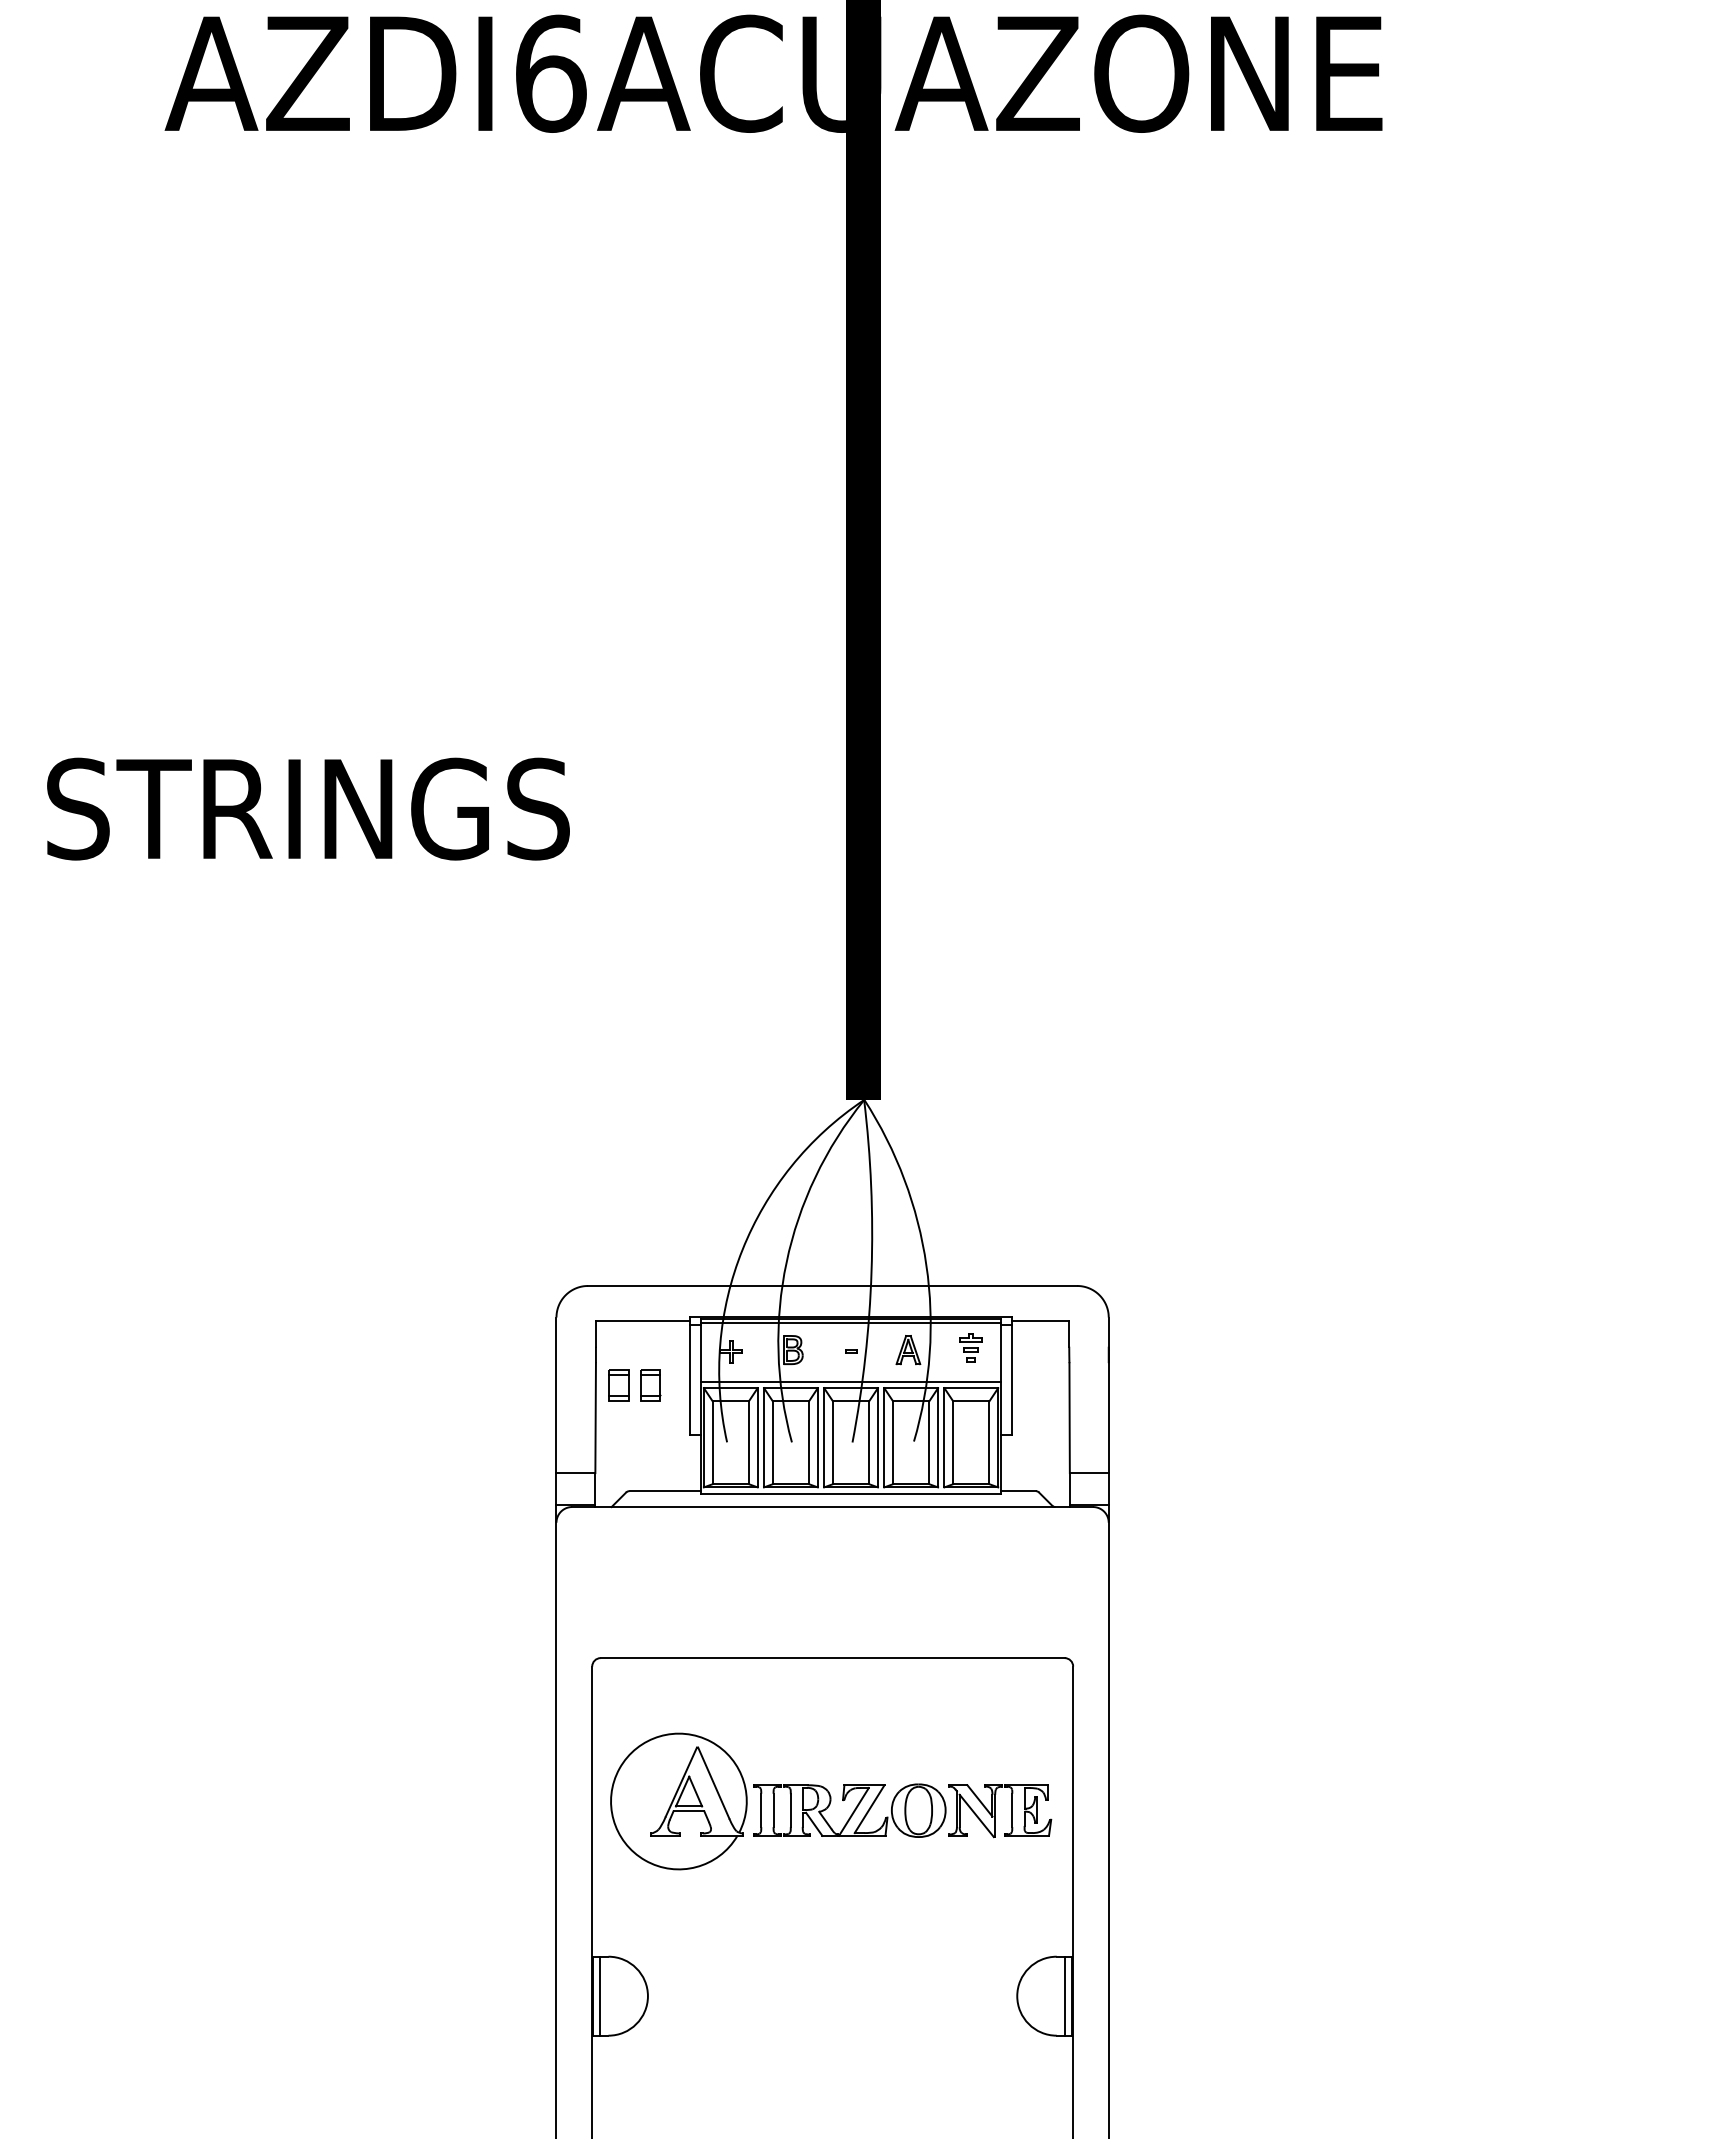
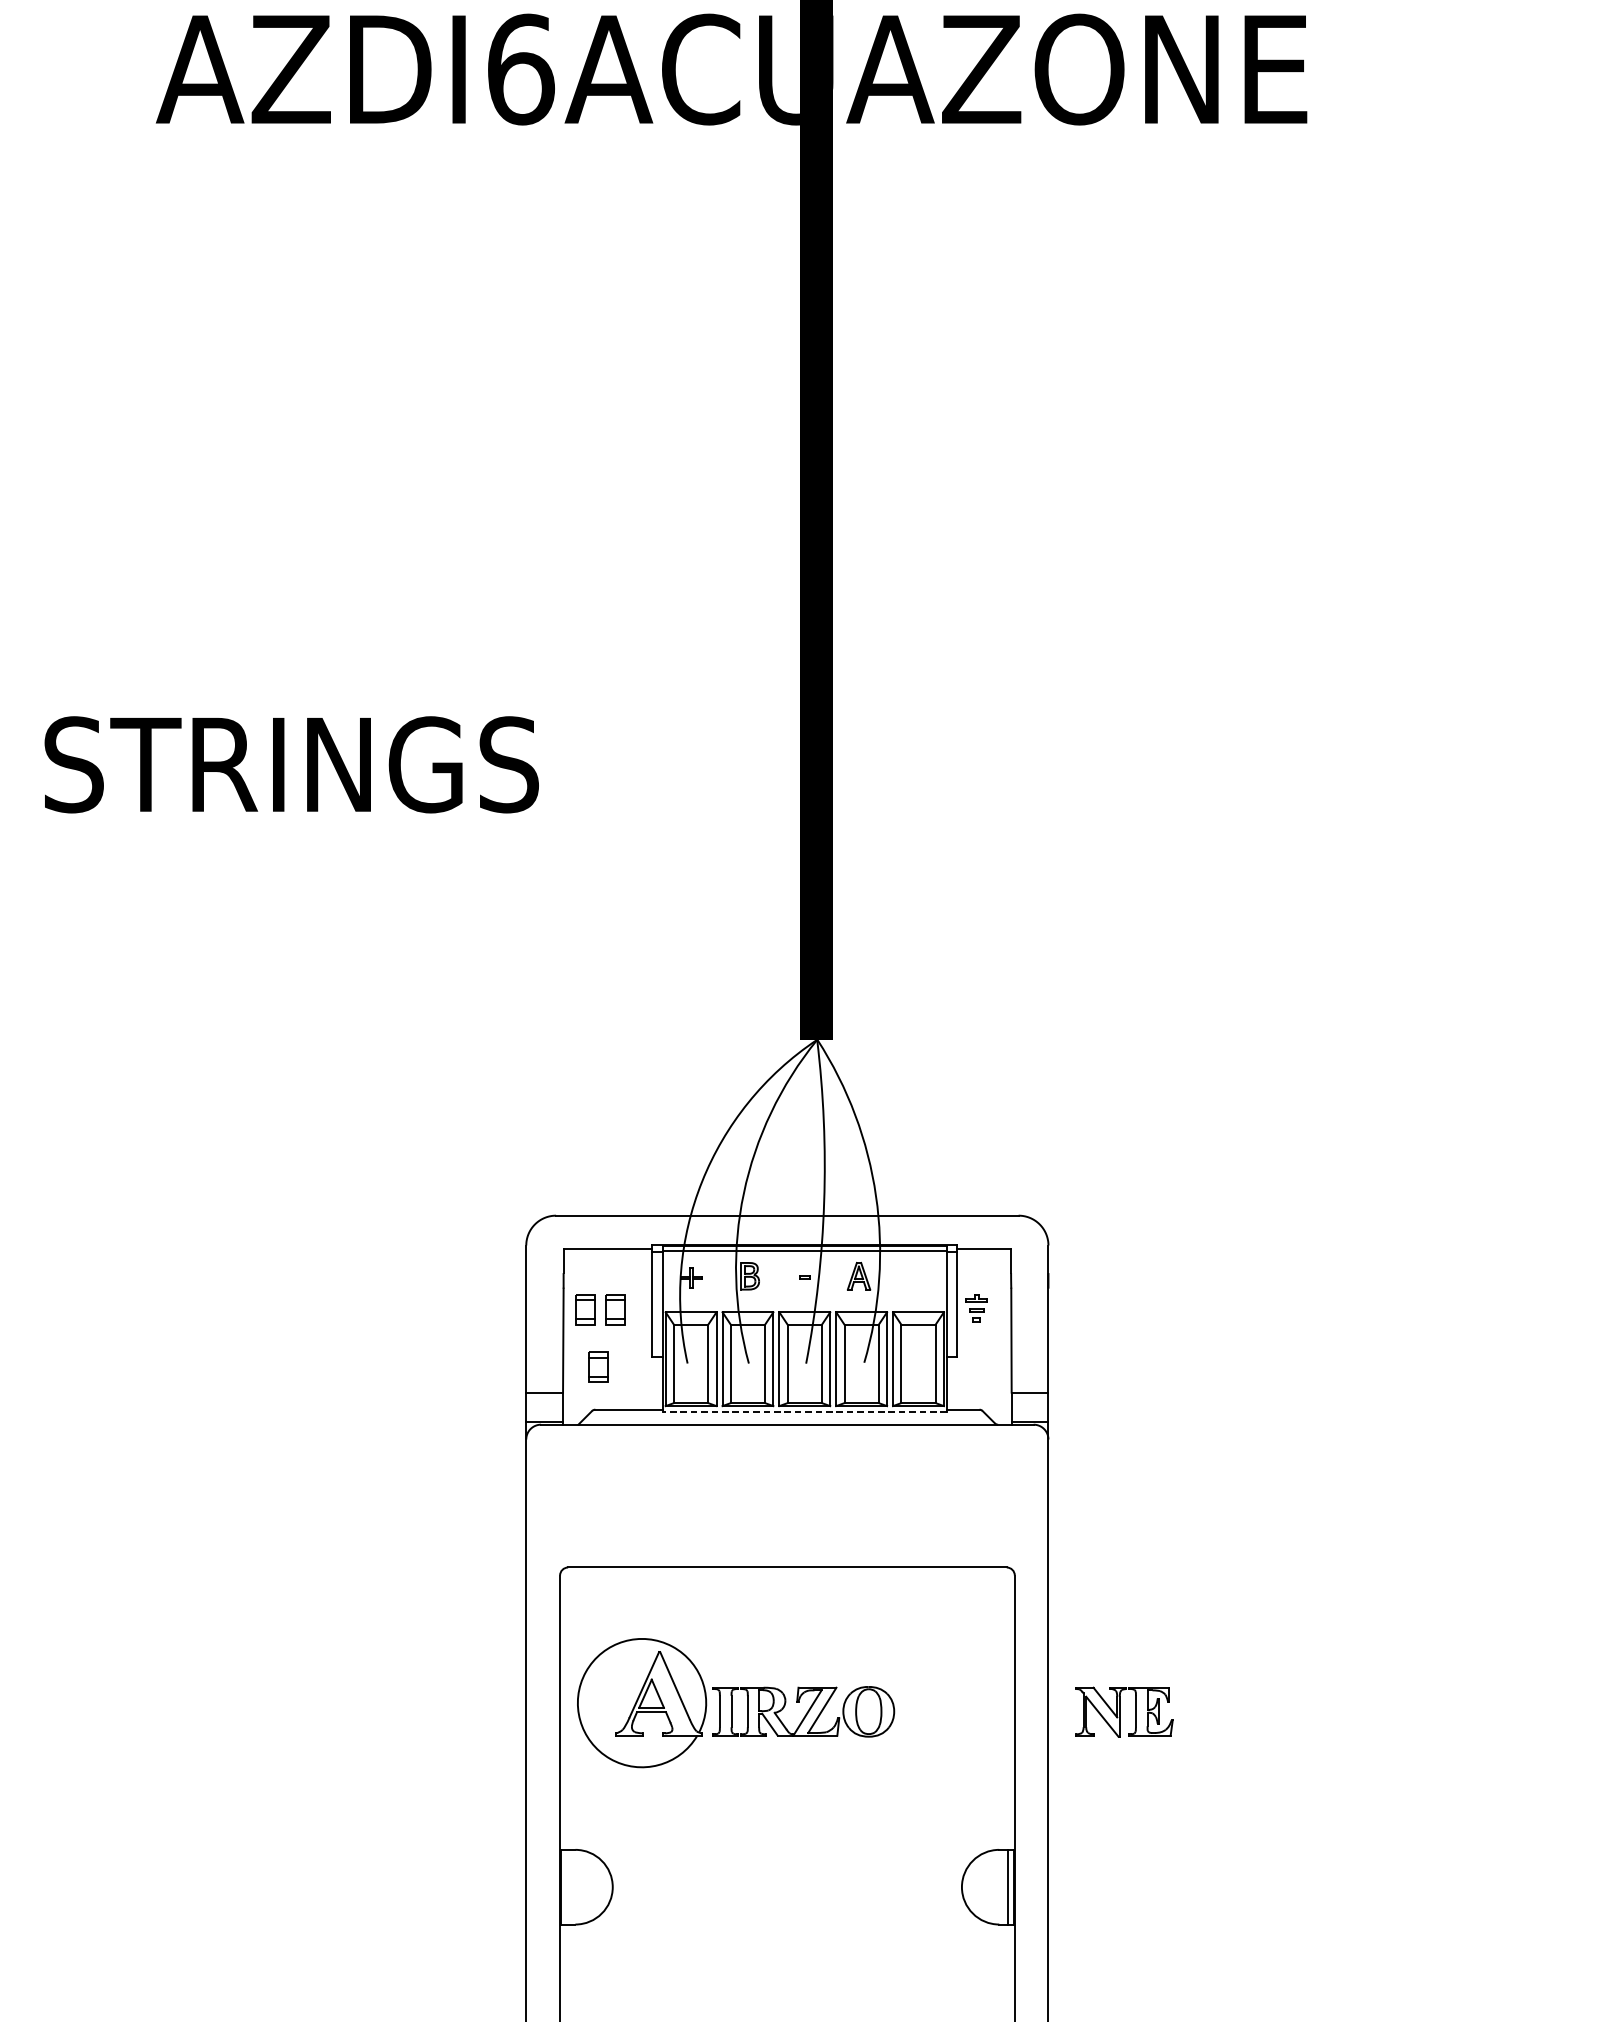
part: (970, 1347) -> (976, 1307), moved
line: (850, 1381) -> (804, 1305), removed
part: (632, 1446) -> (598, 1367), added
line: (850, 1493) -> (804, 1411), solid -> dashed
part: (1000, 1811) -> (1124, 1712), moved
line: (599, 1995) -> (566, 1886), removed

